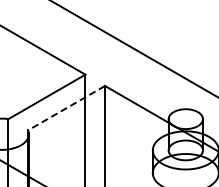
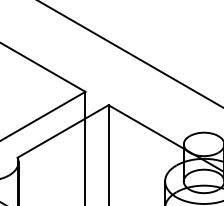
line: (66, 108) -> (63, 131), dashed -> solid

